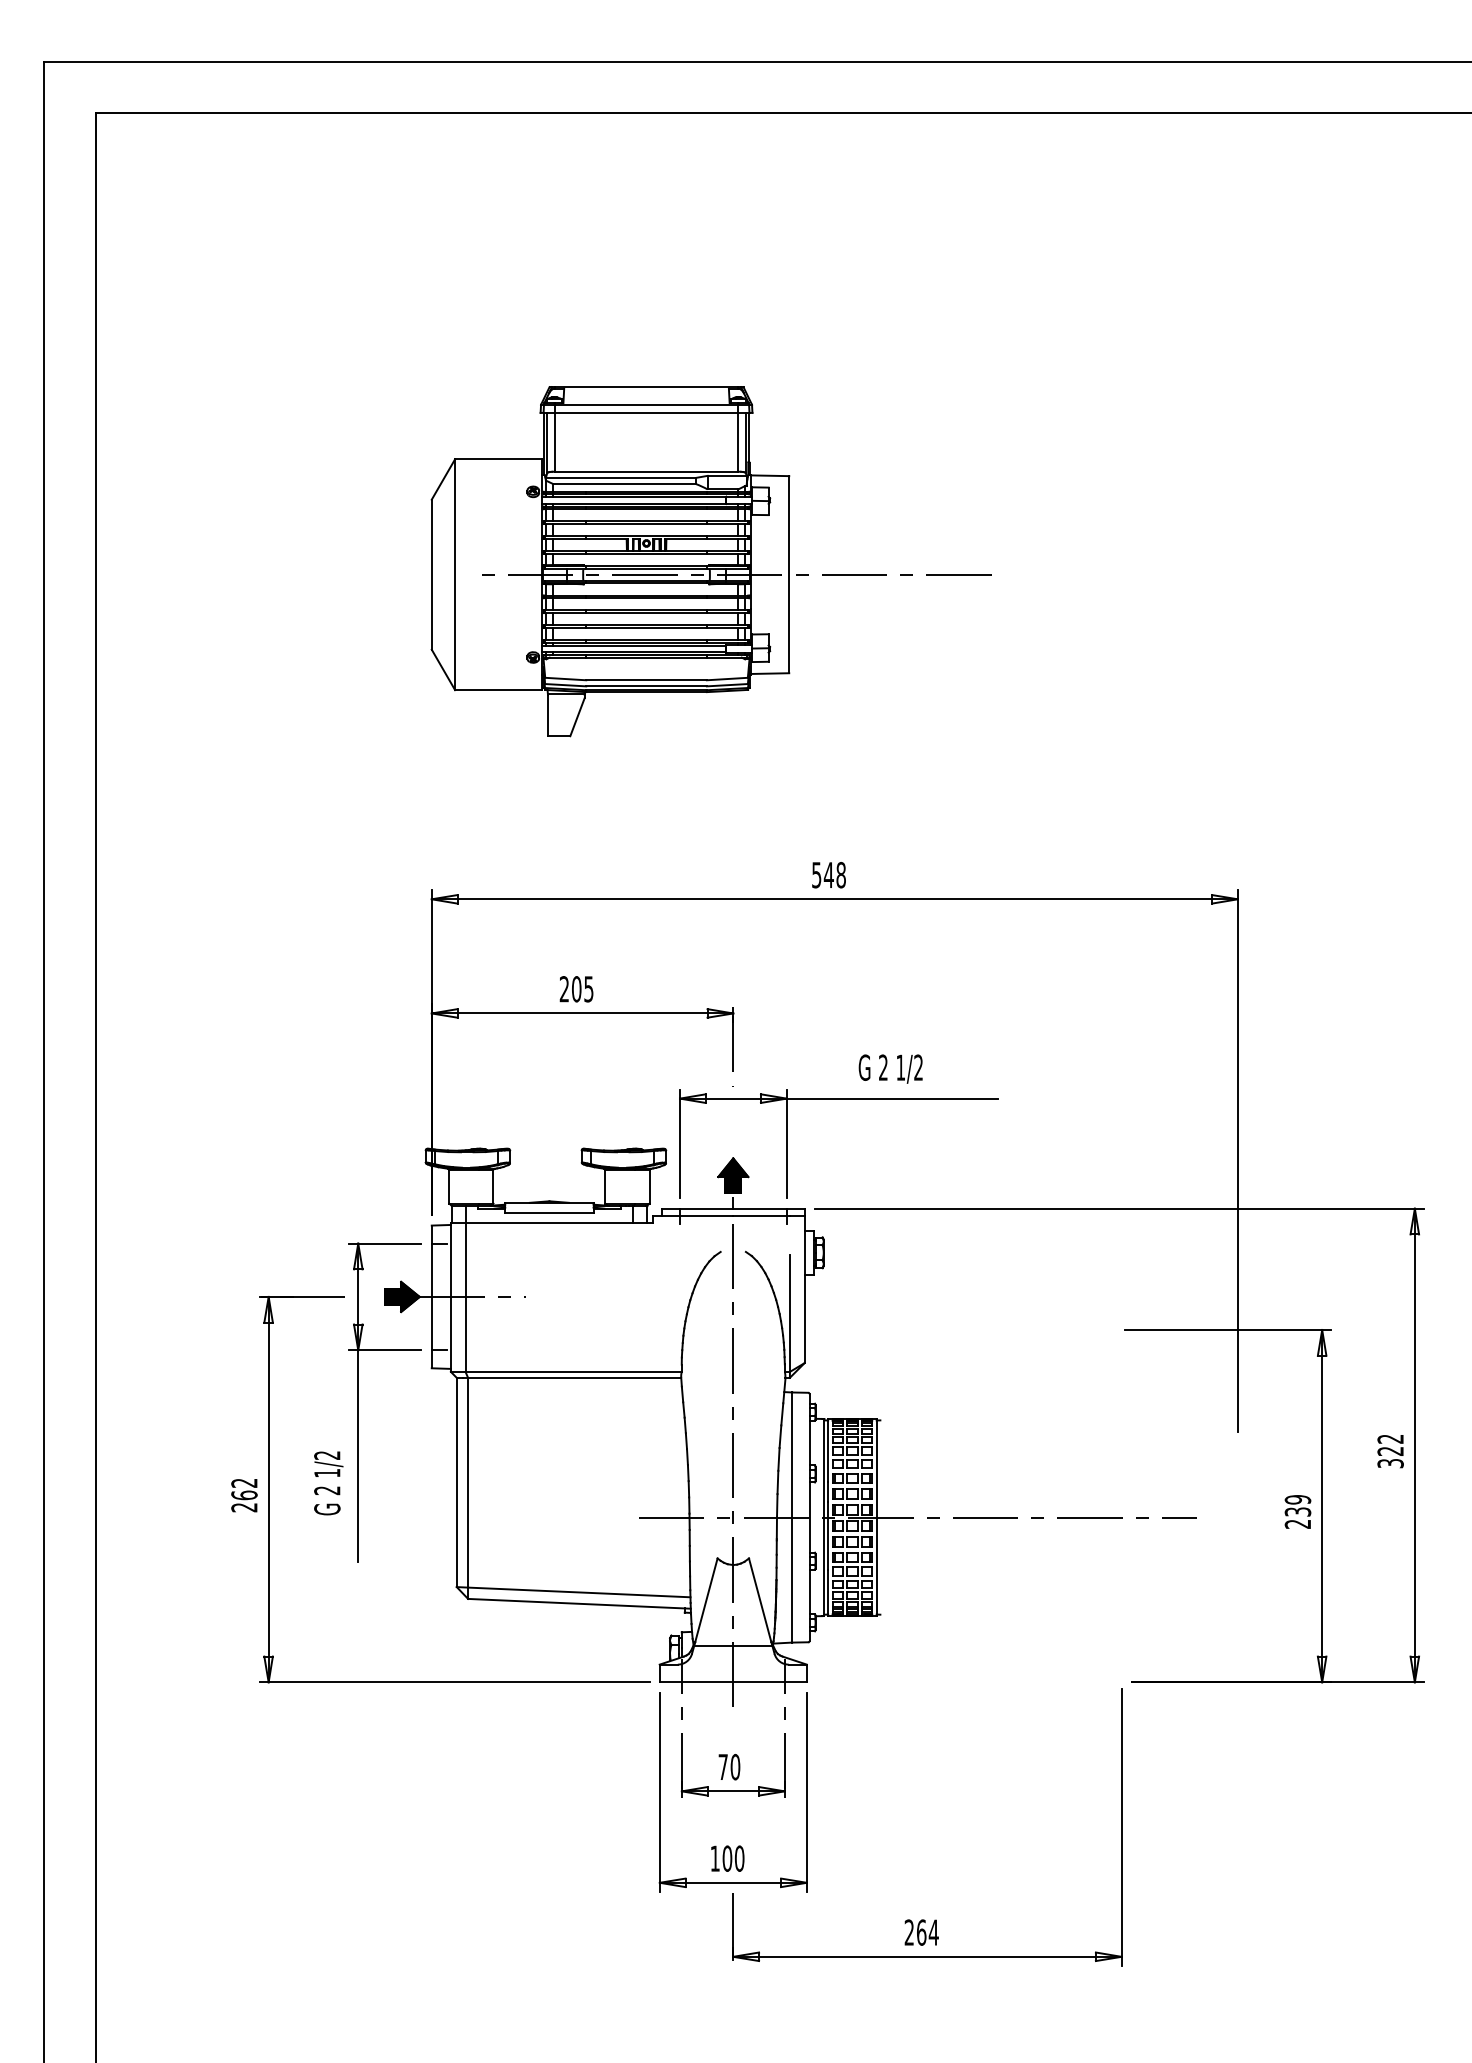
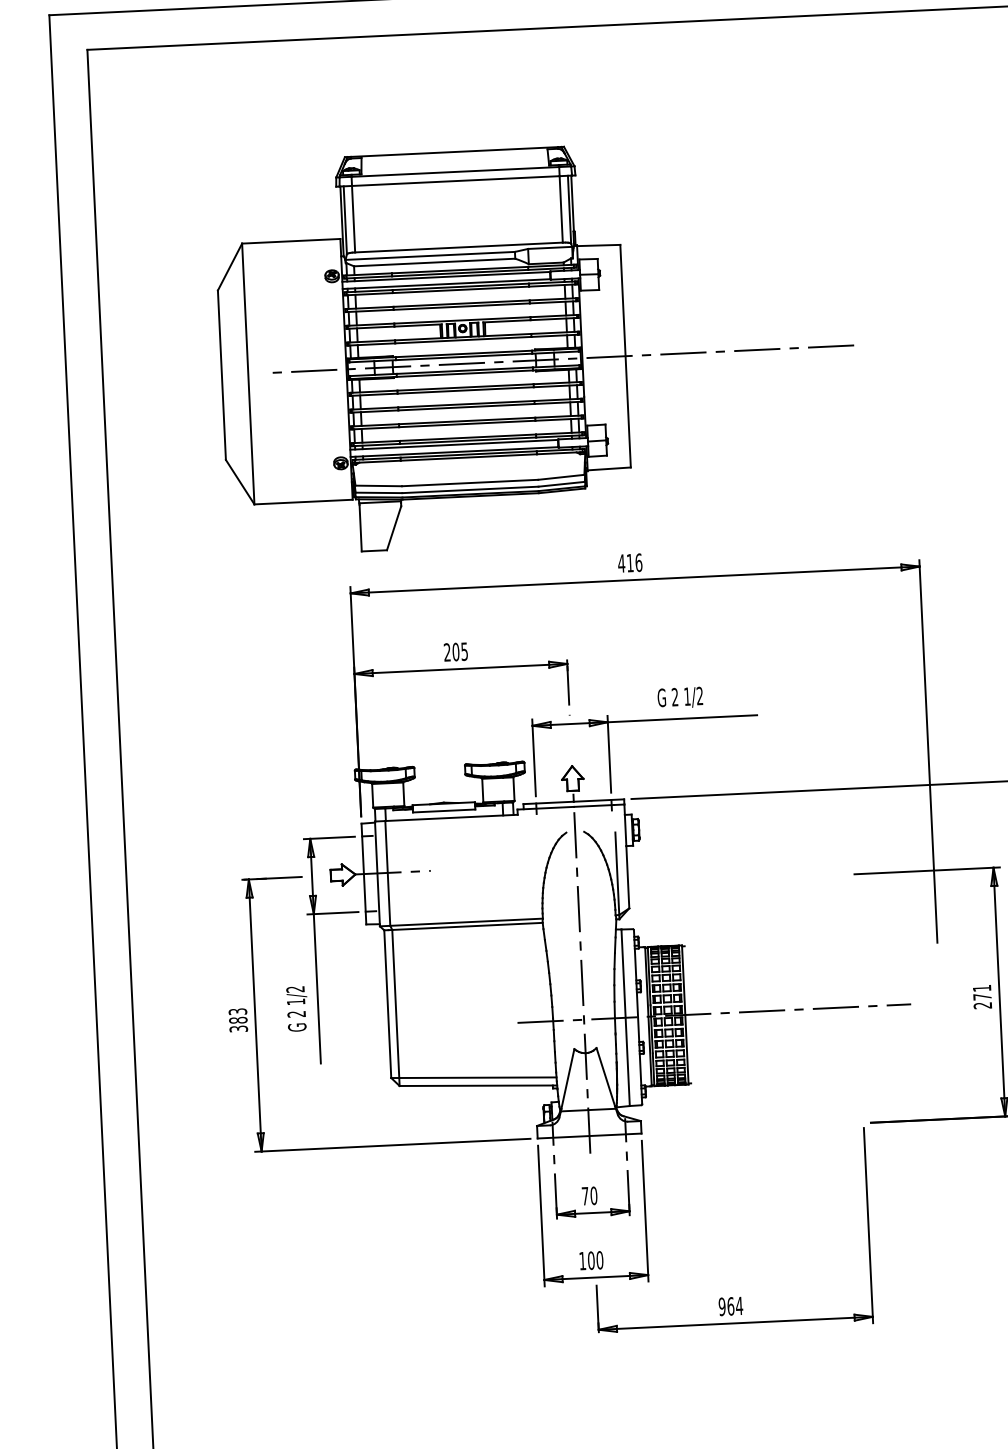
part: (710, 561) -> (536, 345), size x1.6
text: (828, 874) -> (629, 562), 548 -> 416
hatch: (733, 1175) -> (572, 778), removed
hatch: (402, 1296) -> (343, 874), removed
text: (244, 1495) -> (238, 1020), 262 -> 383
text: (1297, 1505) -> (981, 992), 239 -> 271
text: (909, 1932) -> (722, 1306), 264 -> 964

